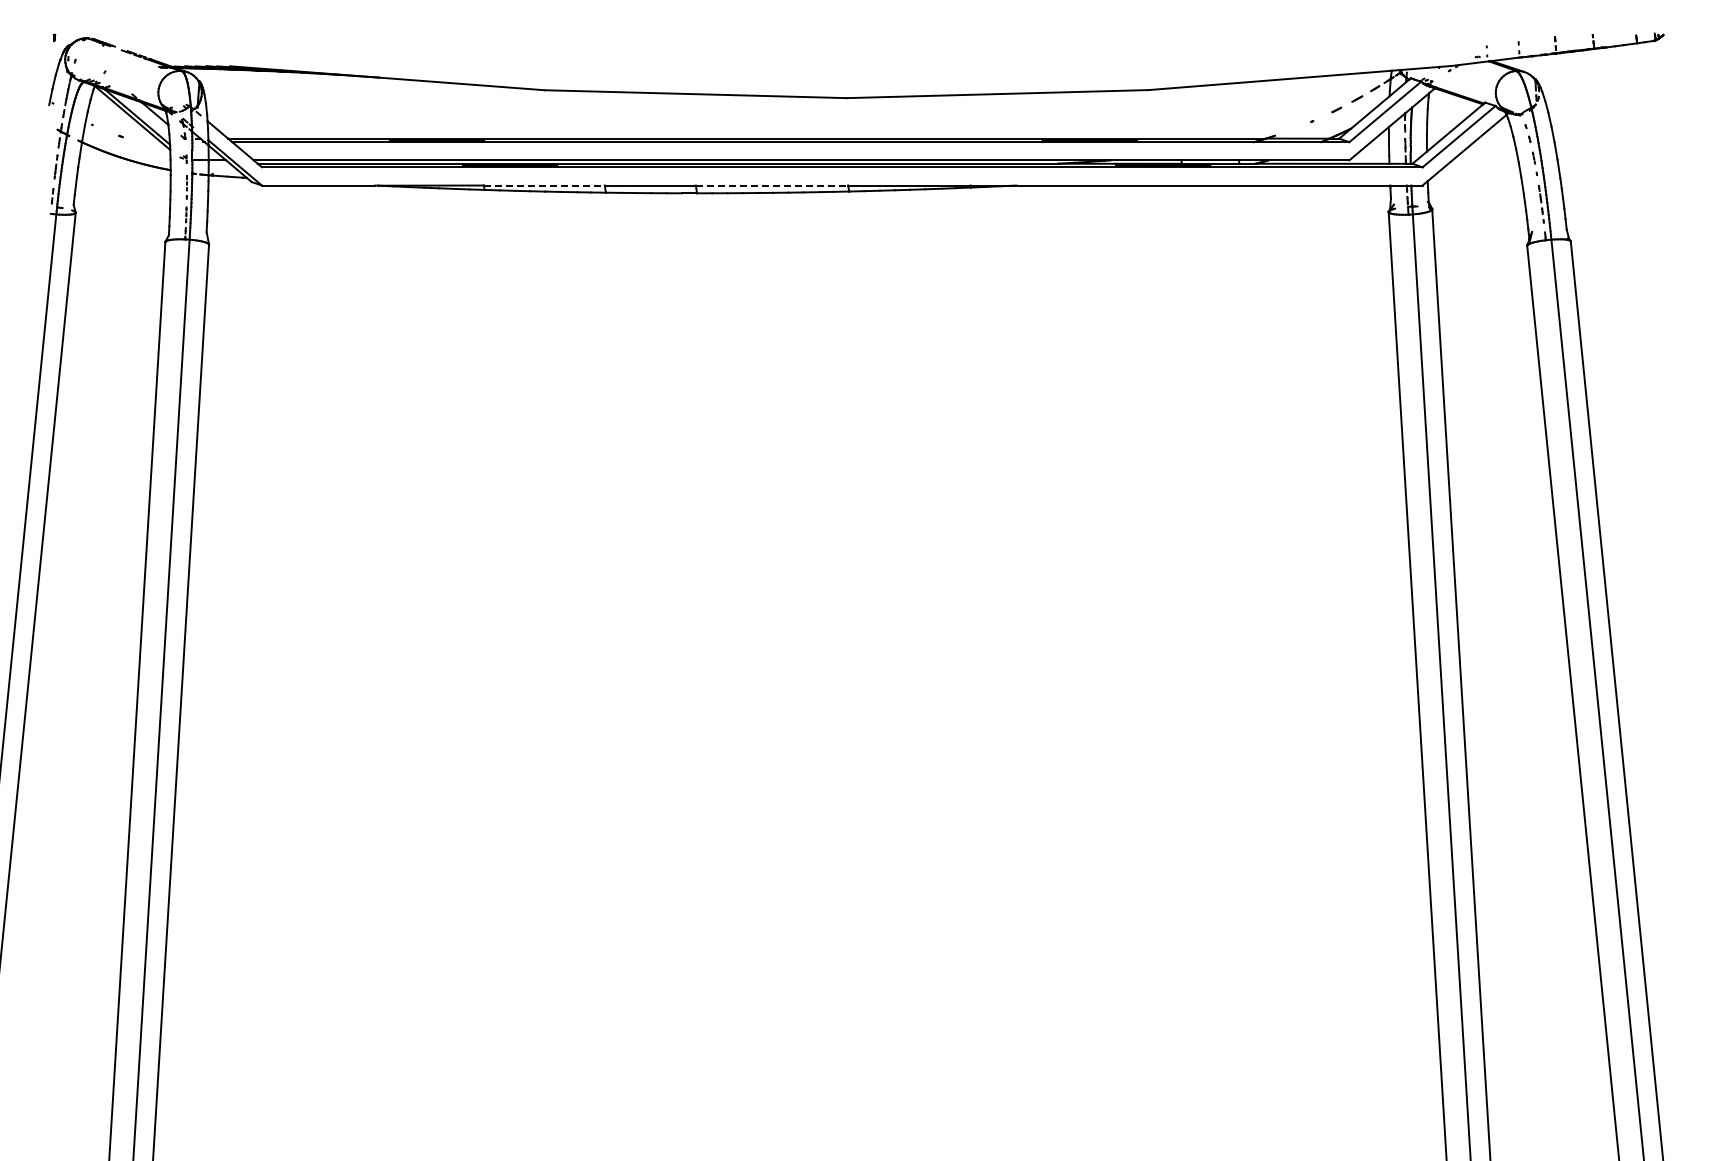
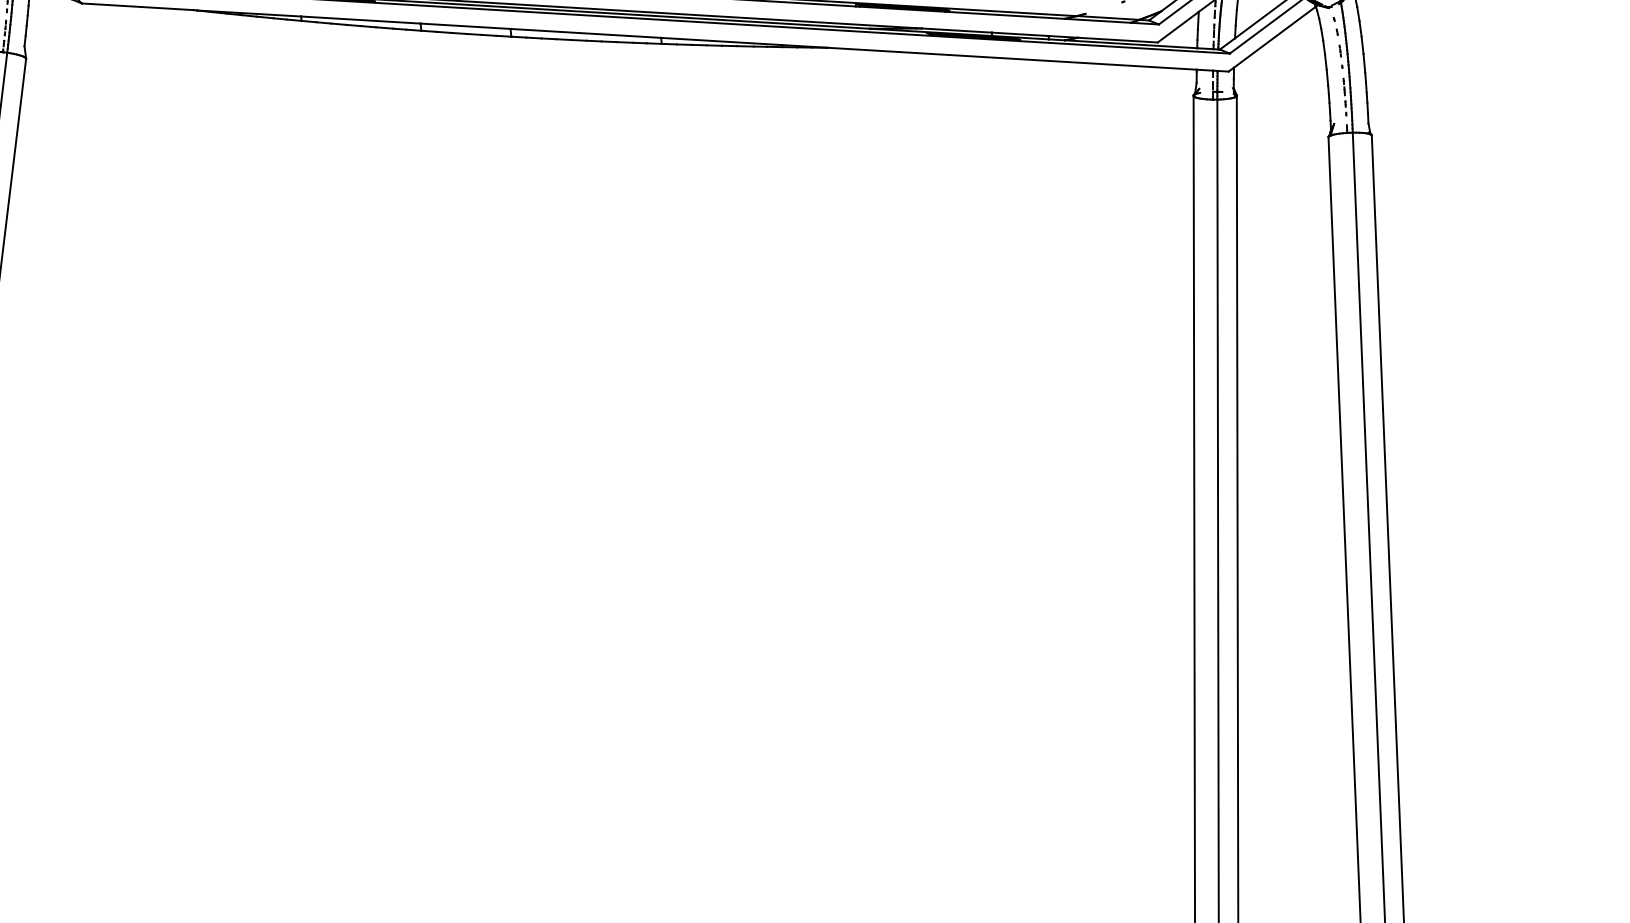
line: (544, 185) -> (361, 20), dashed -> solid
line: (772, 185) -> (586, 33), dashed -> solid

